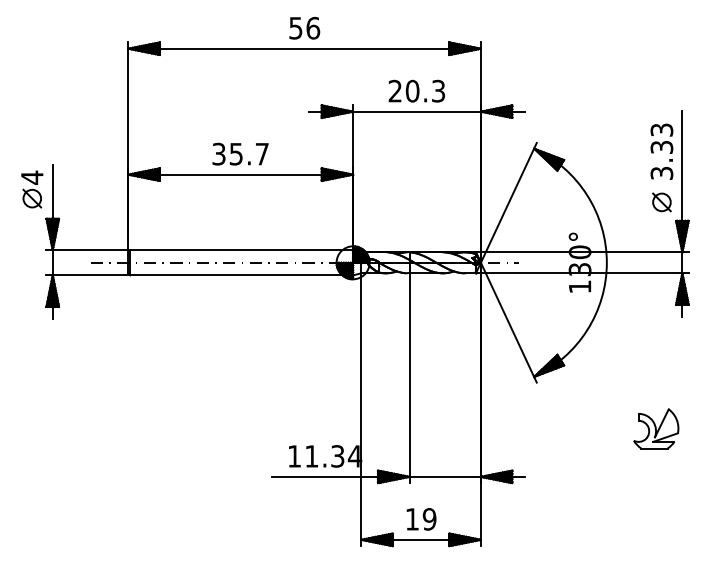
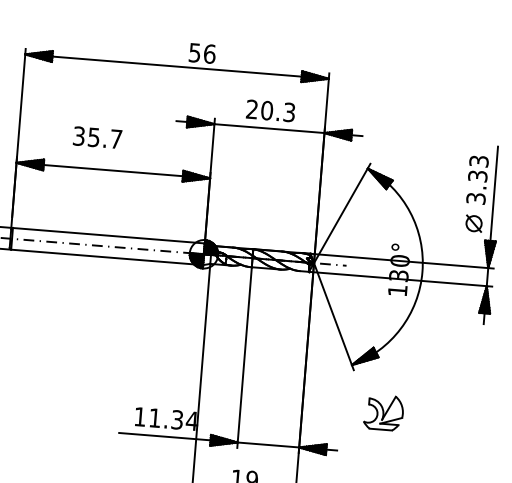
text: (304, 27) -> (202, 52), moved
text: (240, 153) -> (97, 137), moved
part: (656, 428) -> (383, 412), moved

